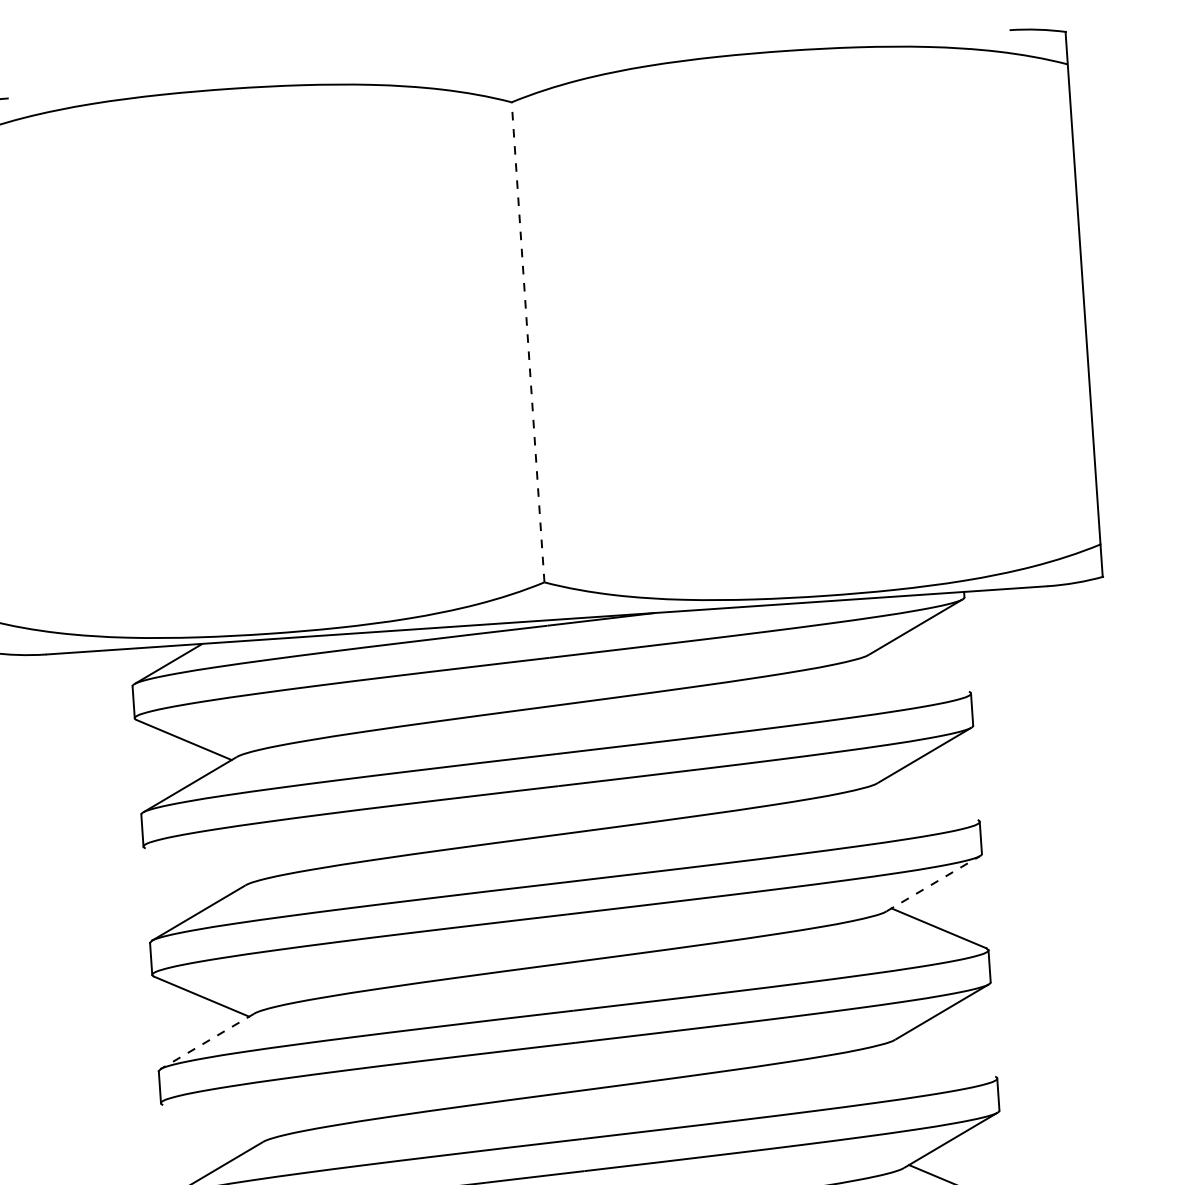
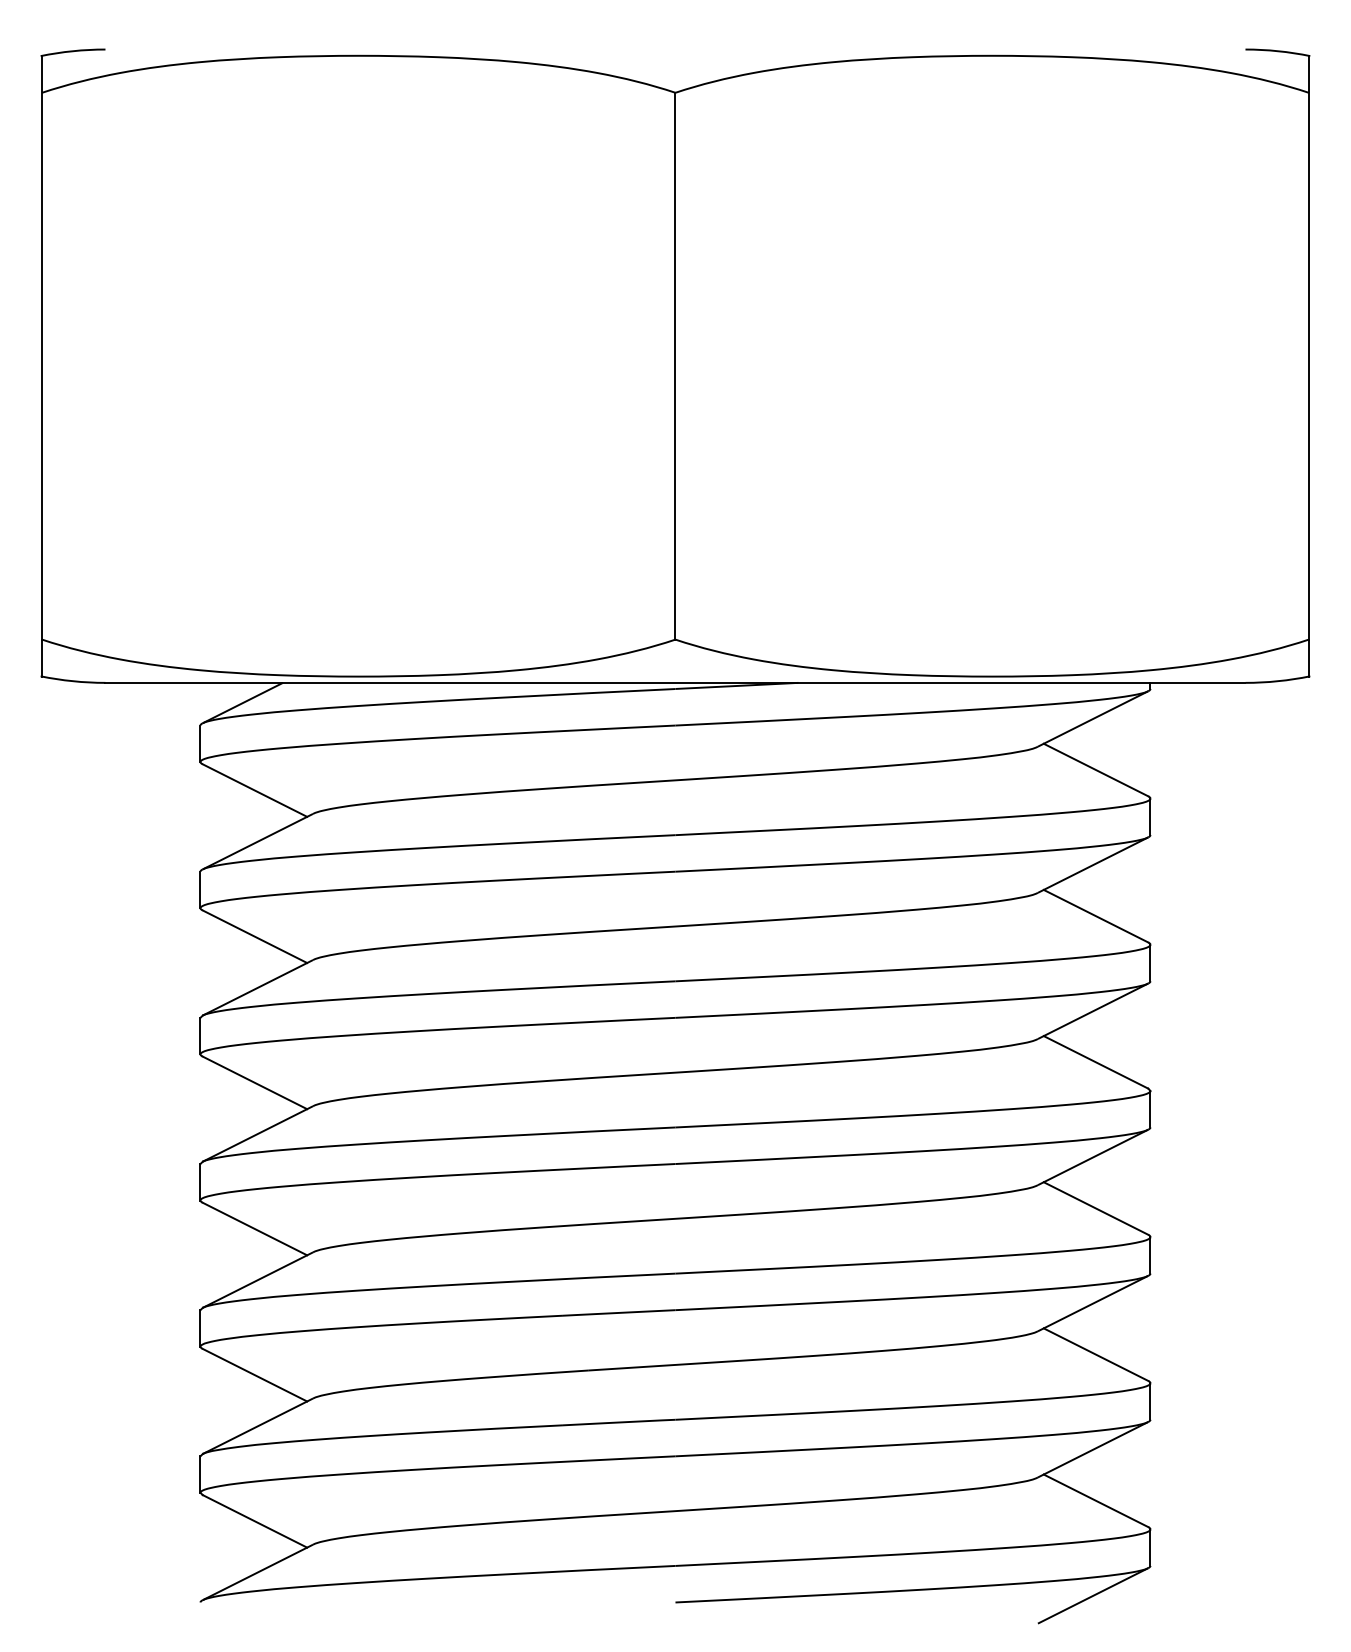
line: (528, 341) -> (675, 365), dashed -> solid
line: (921, 671) -> (1095, 769), added
line: (929, 799) -> (1095, 915), added
line: (192, 868) -> (254, 936), added
line: (934, 882) -> (1094, 1010), dashed -> solid
line: (206, 1041) -> (256, 1134), dashed -> solid
line: (947, 1056) -> (1095, 1208), added
line: (210, 1124) -> (254, 1228), added

